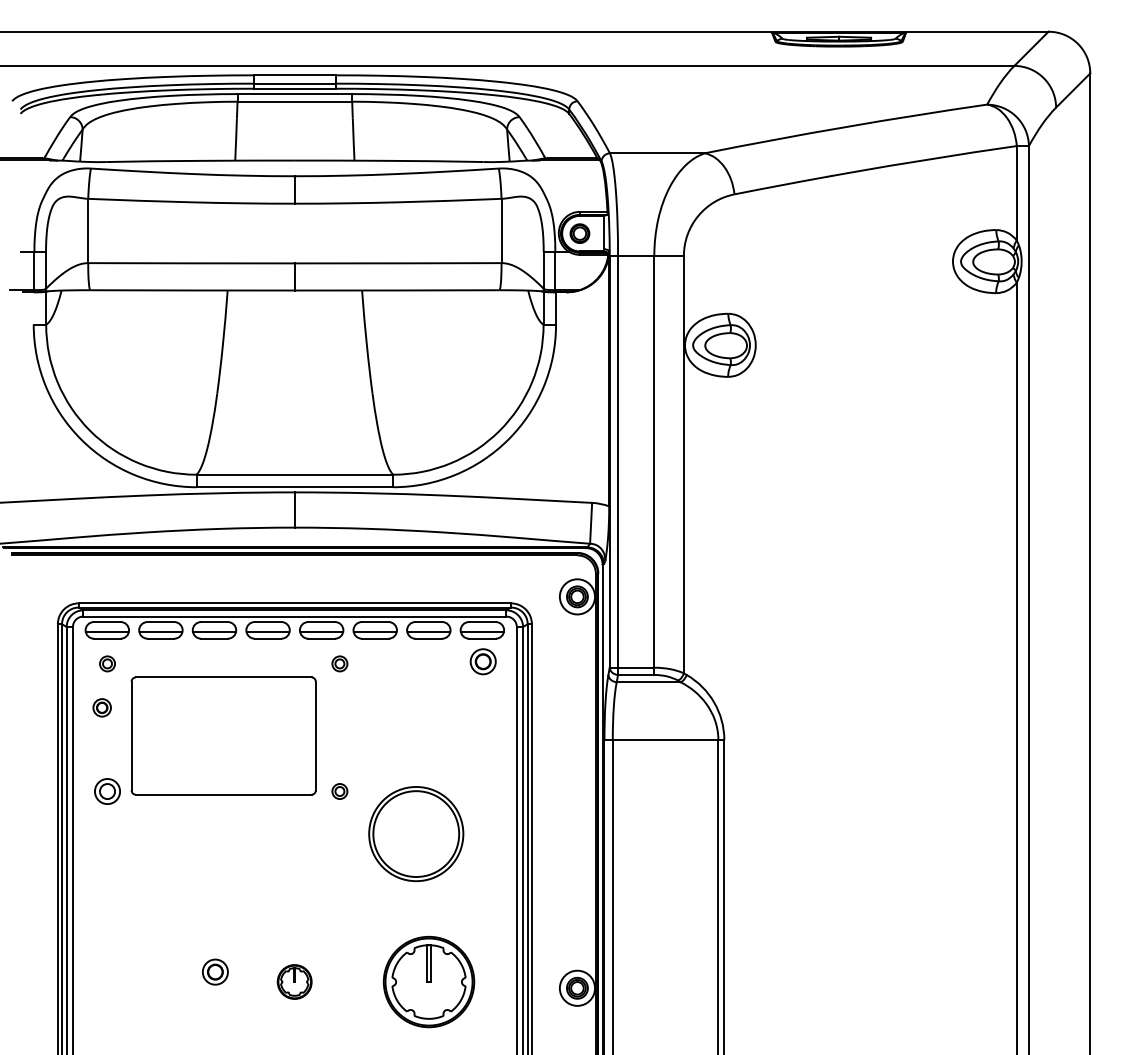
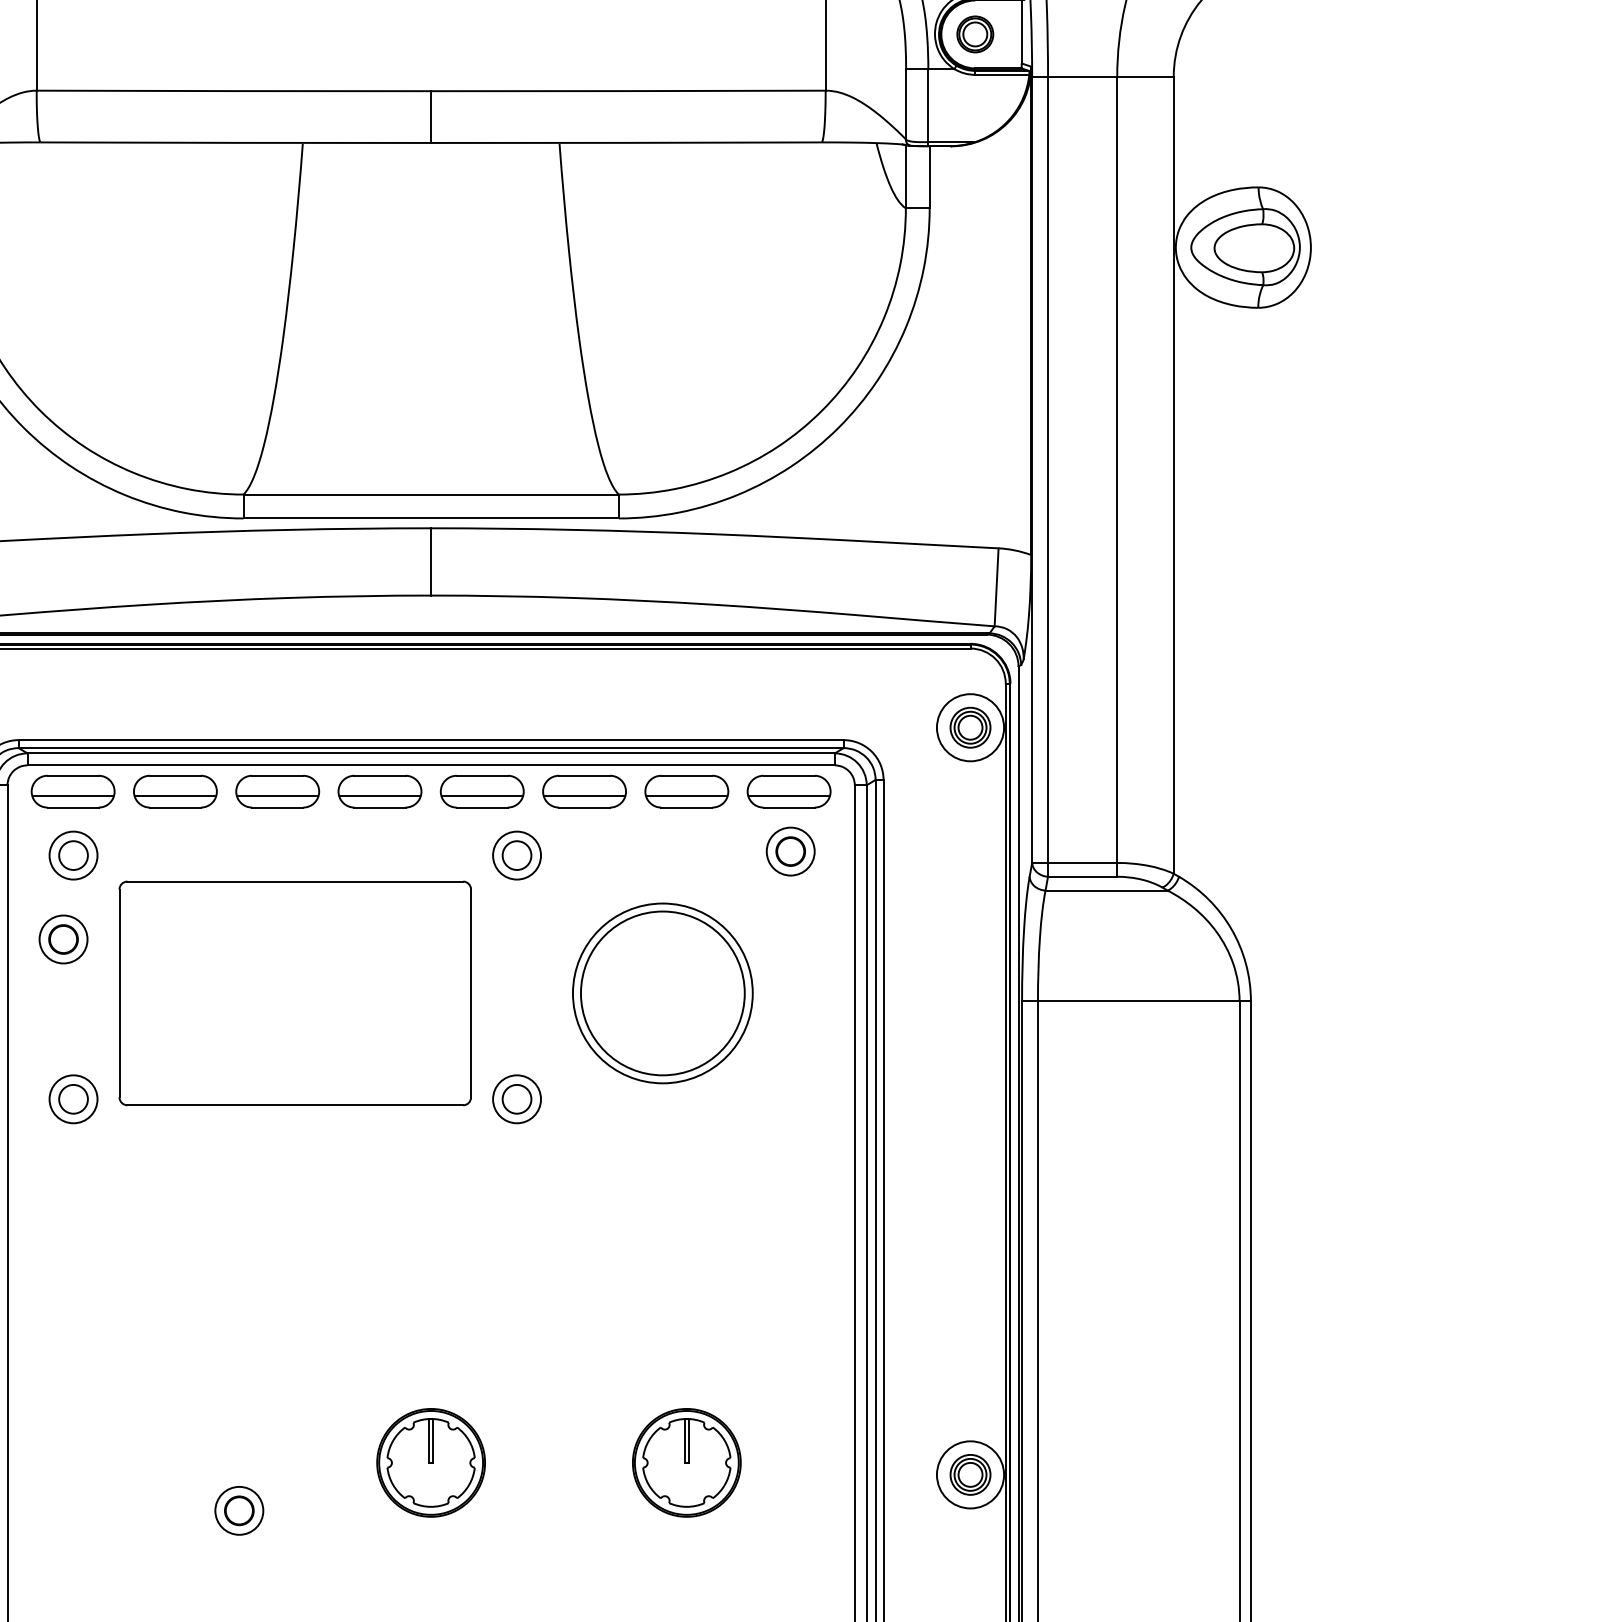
part: (107, 663) -> (73, 854), size x1.67
part: (339, 663) -> (516, 854), size x1.67
part: (101, 707) -> (62, 938), size x1.43
part: (339, 791) -> (516, 1099), size x1.67
part: (416, 834) -> (663, 994), moved
part: (215, 971) -> (239, 1509), moved
part: (294, 981) -> (430, 1461), size x1.67
part: (428, 981) -> (686, 1461), size x0.62

